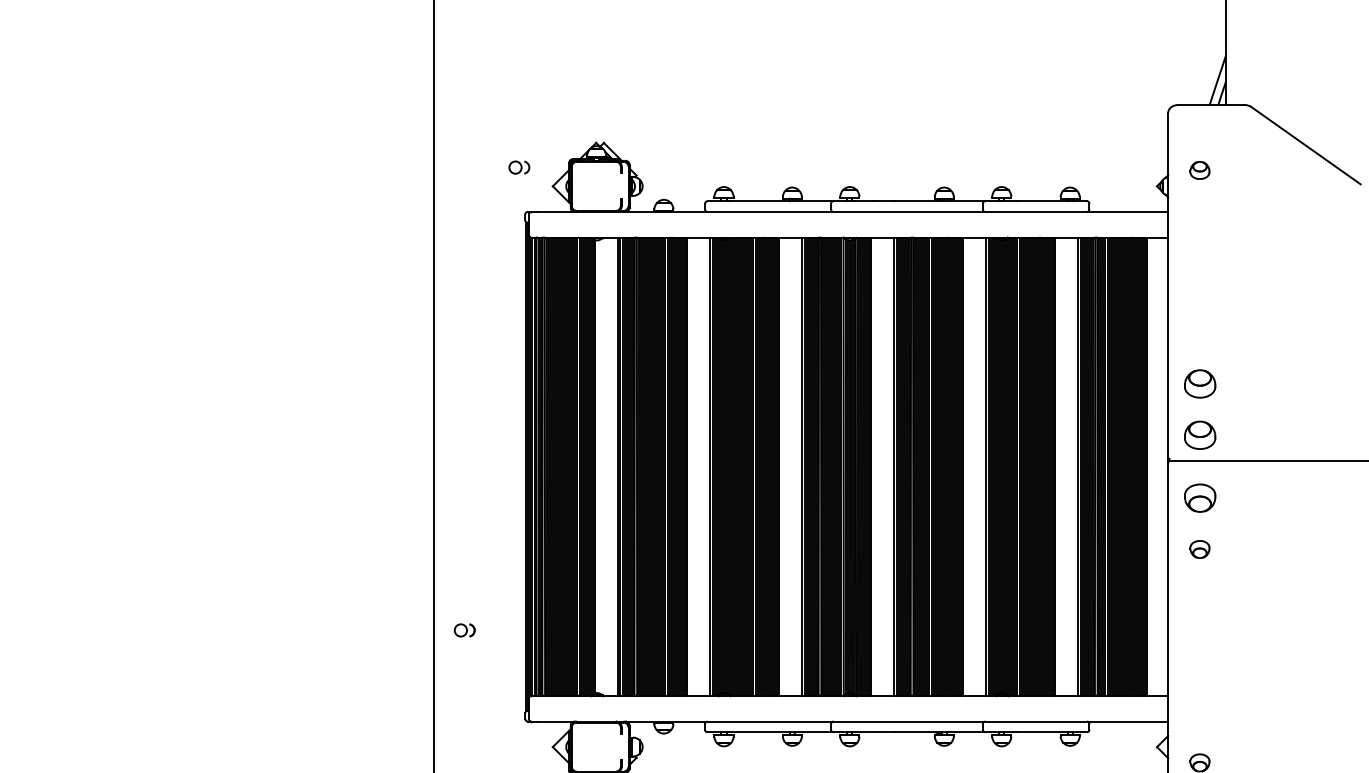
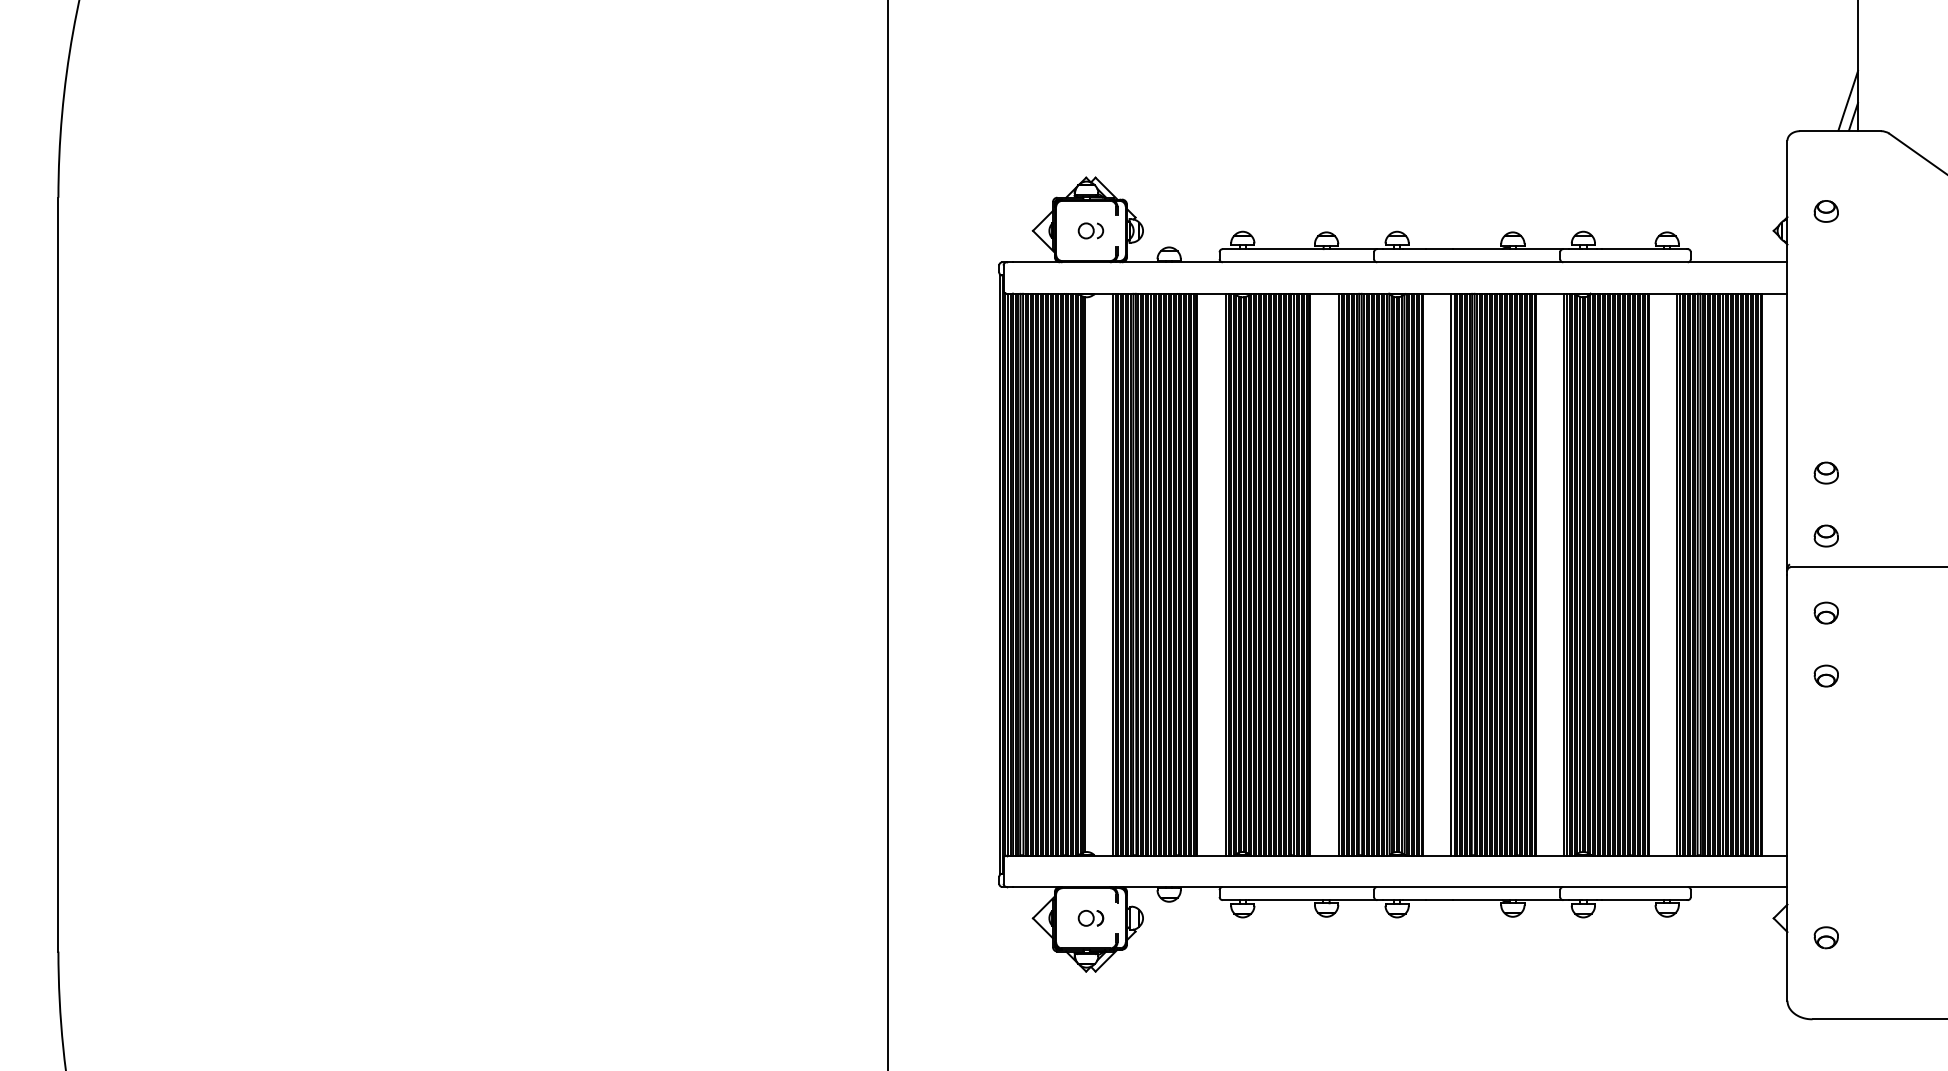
part: (519, 167) -> (1090, 230), moved
part: (1199, 383) -> (1825, 472), size x0.62
part: (1199, 434) -> (1825, 535), size x0.62
part: (1199, 497) -> (1825, 612), size x0.62
part: (464, 629) -> (1090, 917), moved

